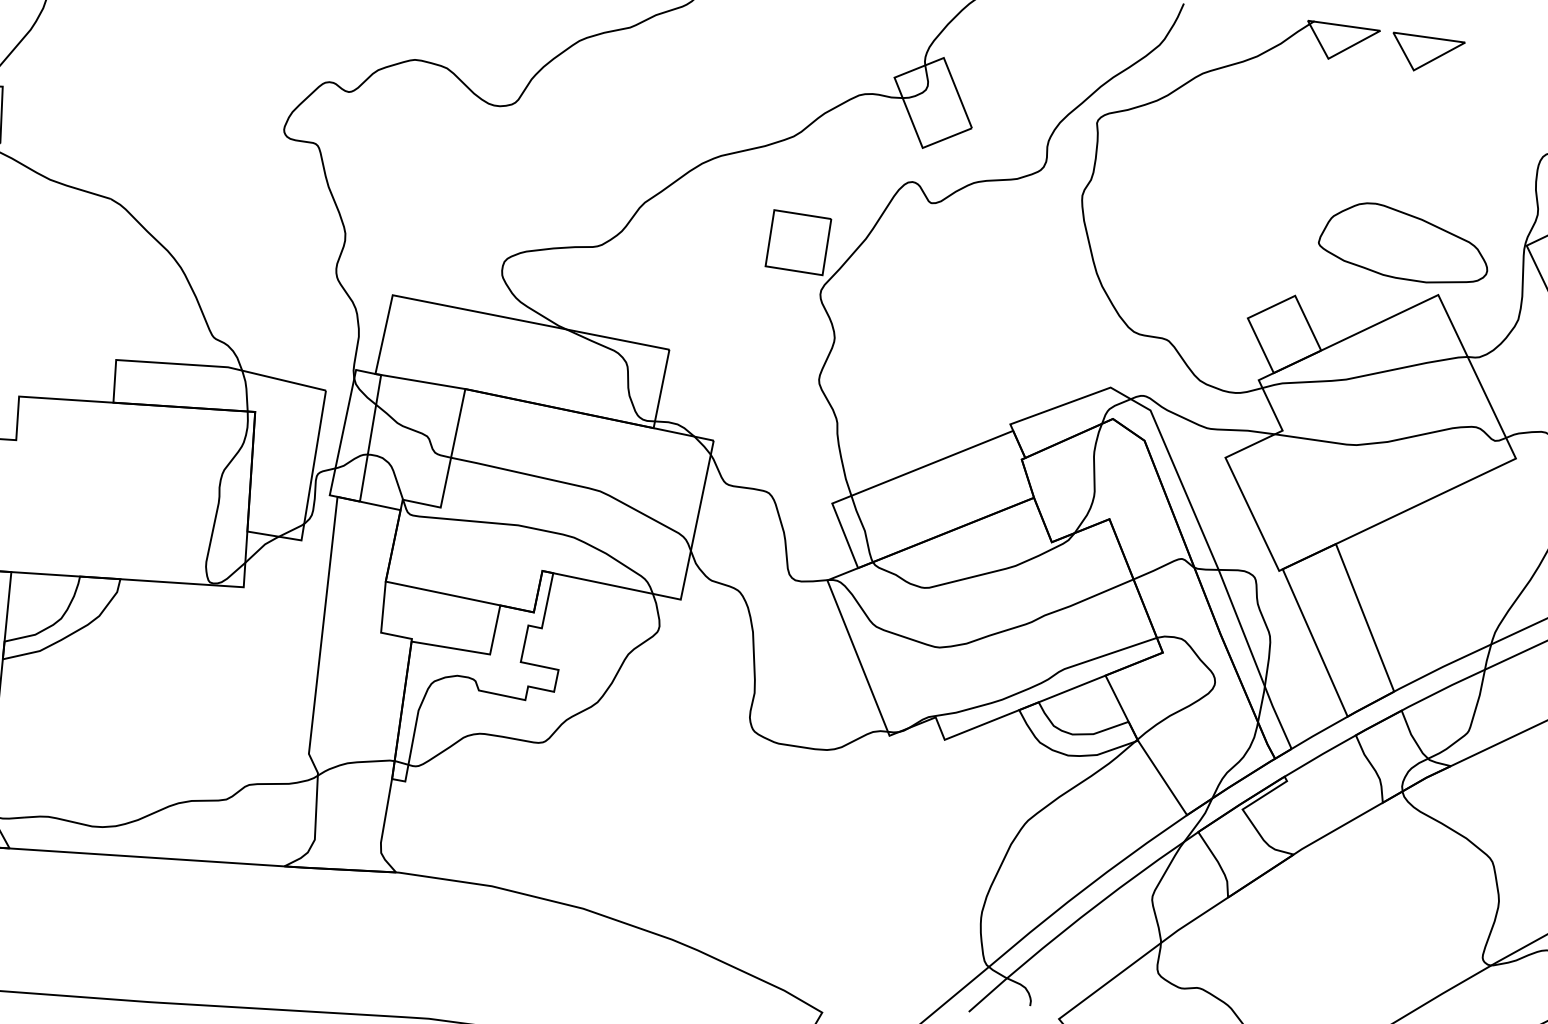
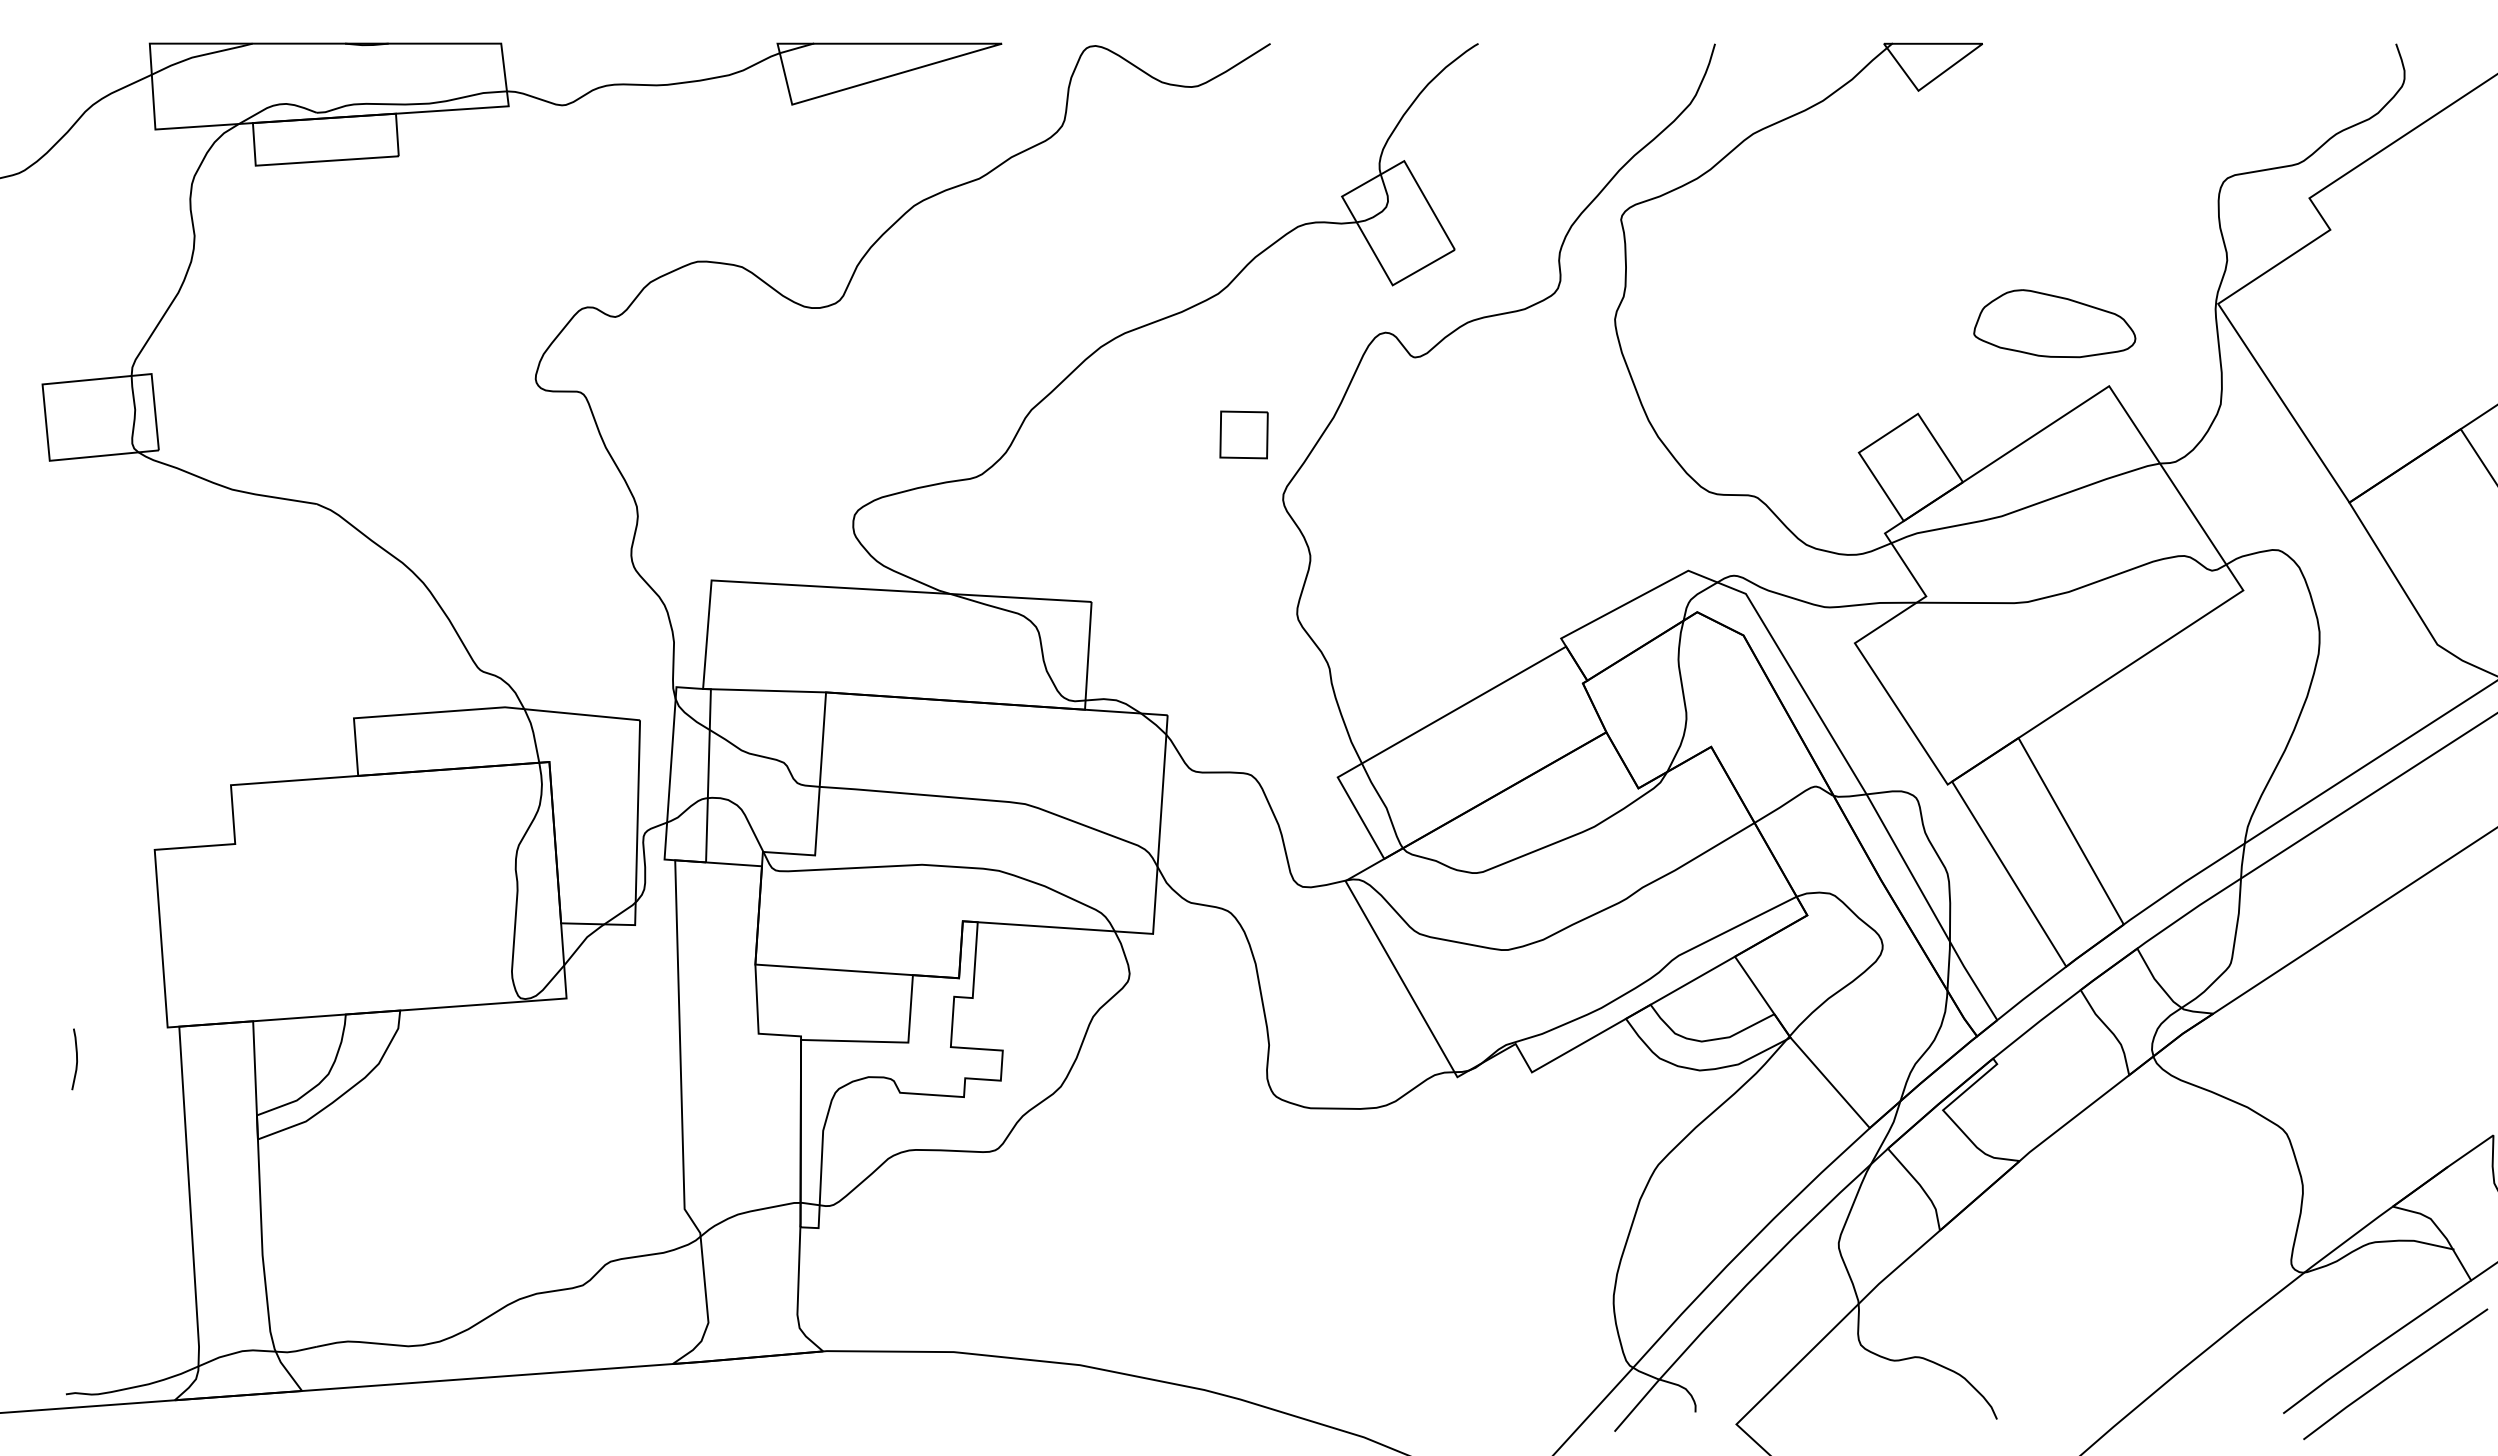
part: (1426, 54) -> (2048, 66), removed
part: (798, 242) -> (1243, 434), size x0.6
part: (1404, 243) -> (2054, 323), size x0.7

